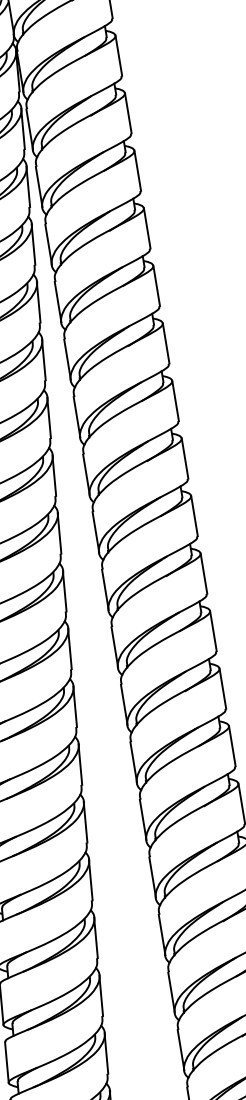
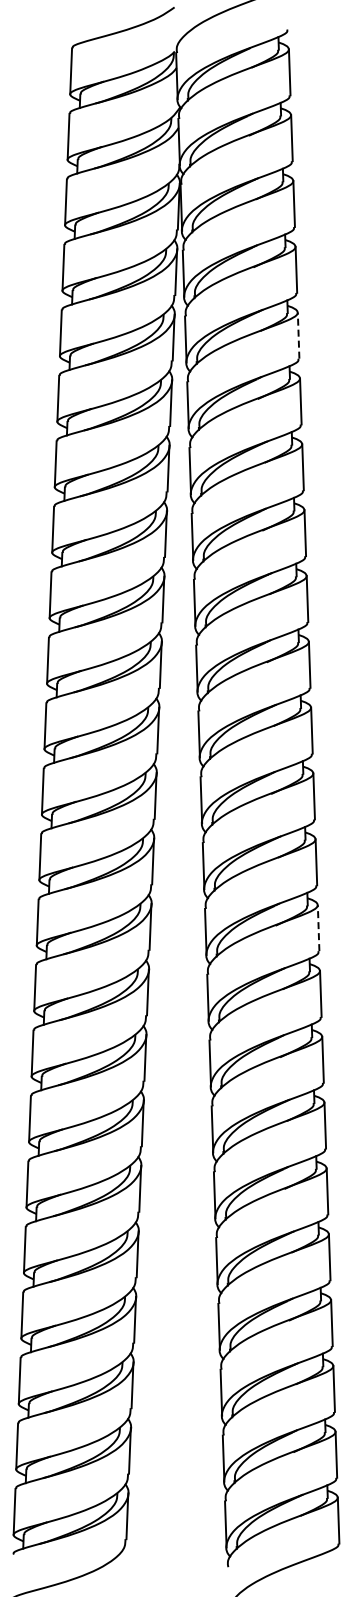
line: (137, 170) -> (298, 335), solid -> dashed
line: (222, 688) -> (318, 927), solid -> dashed

